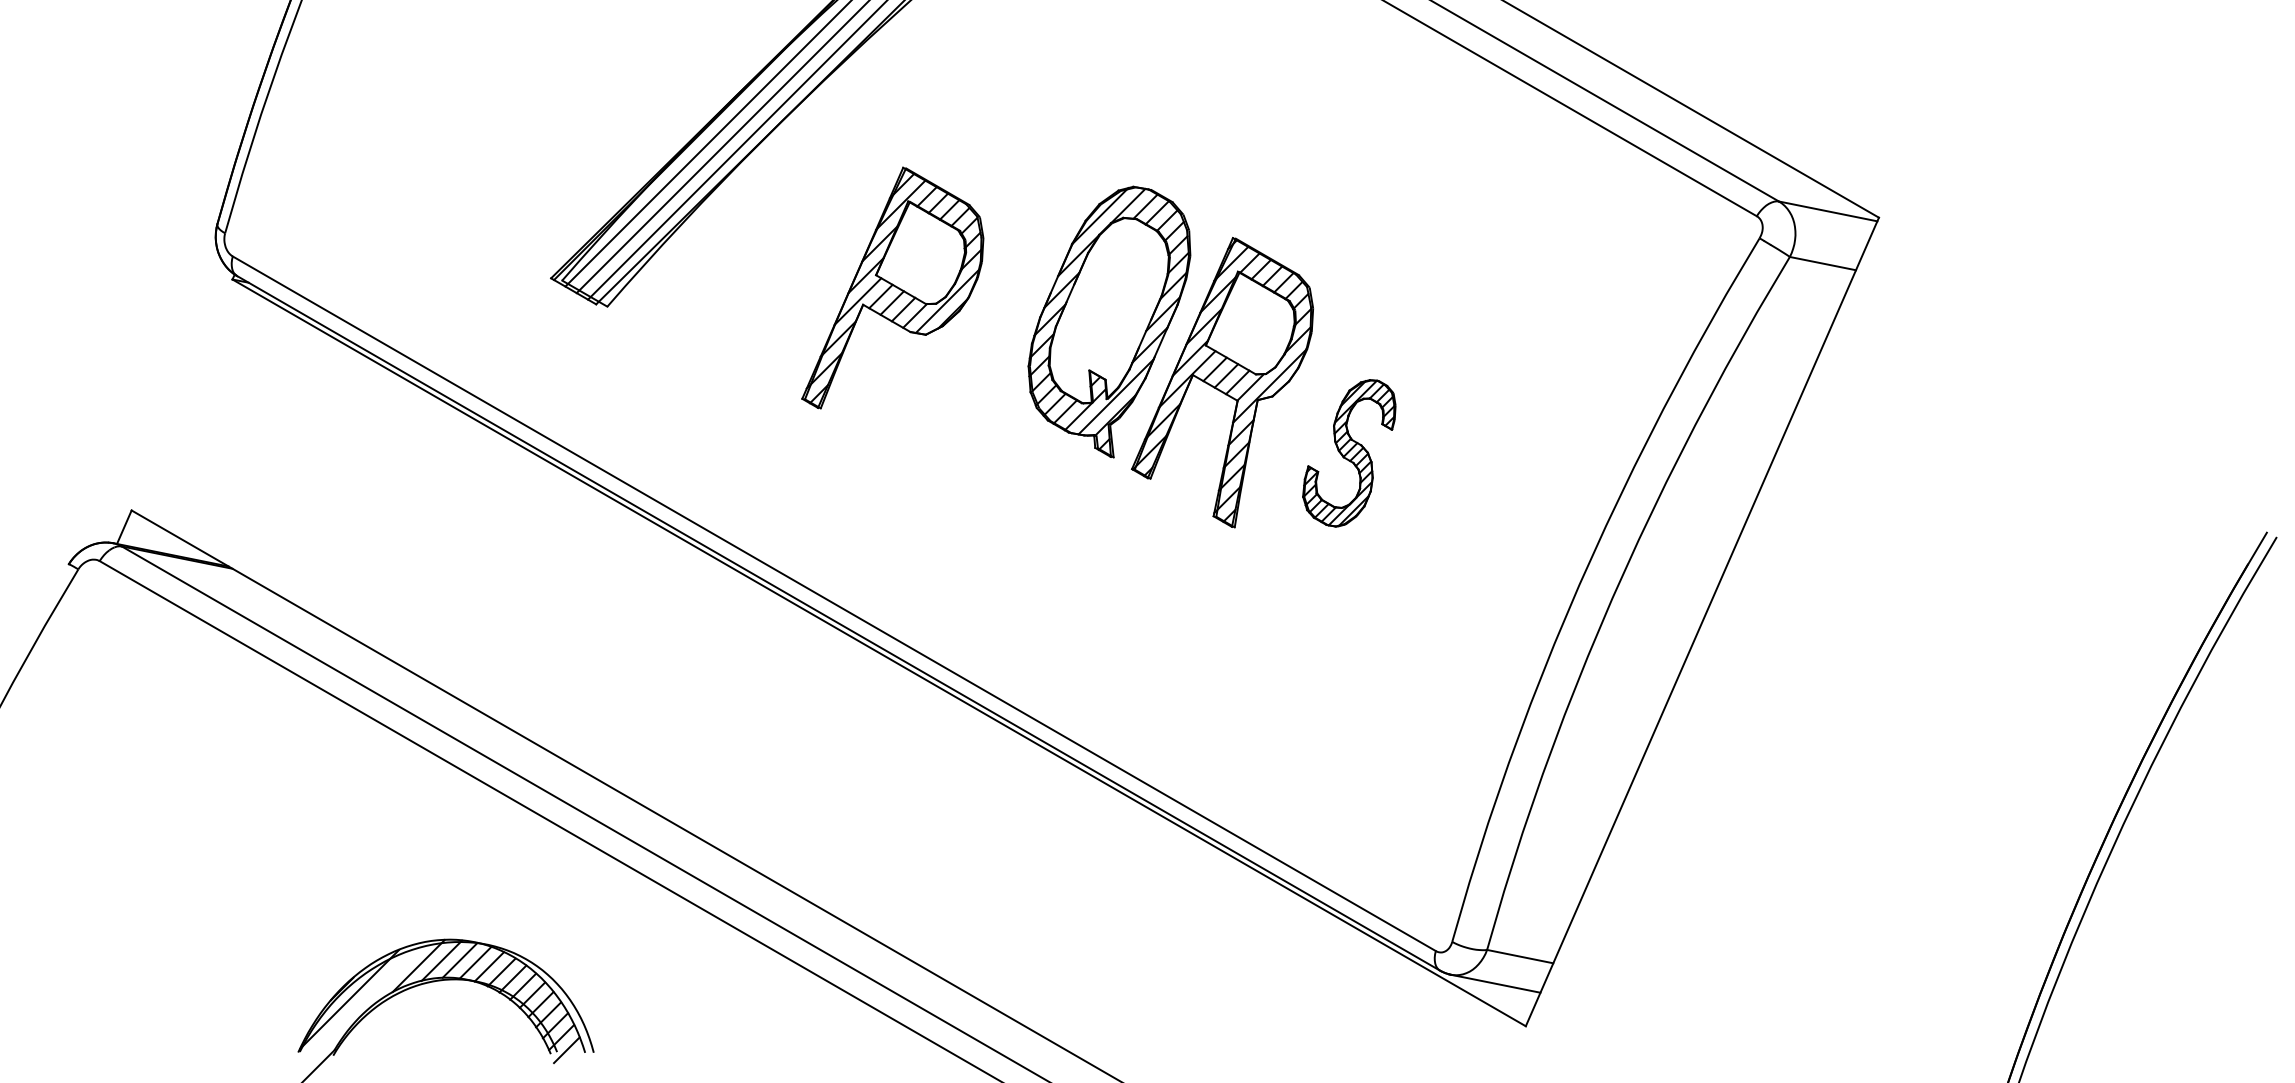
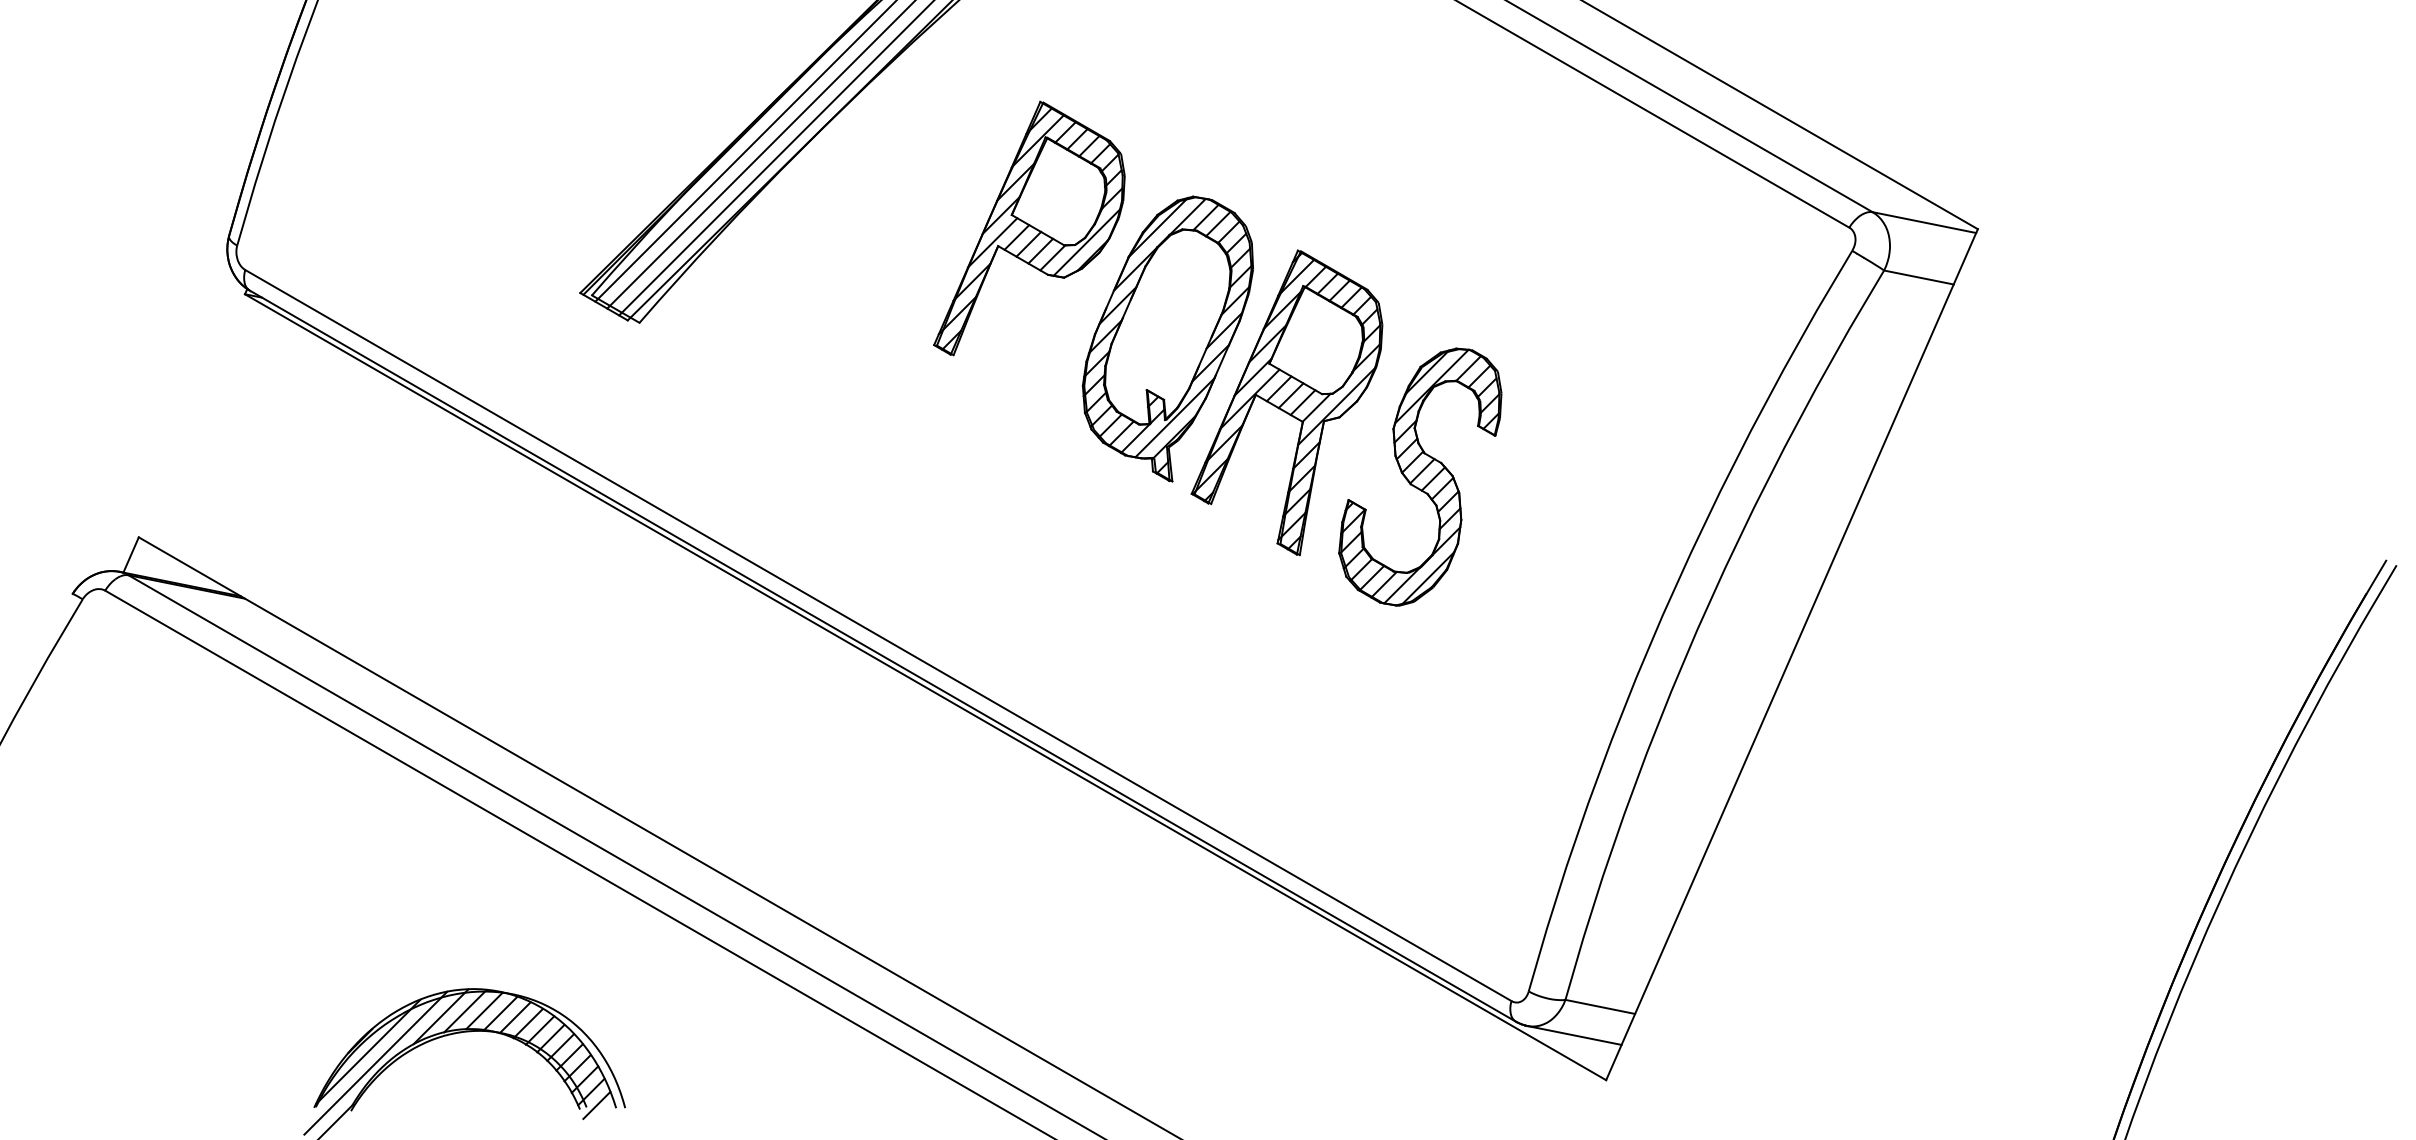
part: (892, 287) -> (1029, 227), moved
part: (1349, 453) -> (1420, 477), size x1.67
line: (356, 1009) -> (375, 1062), added

